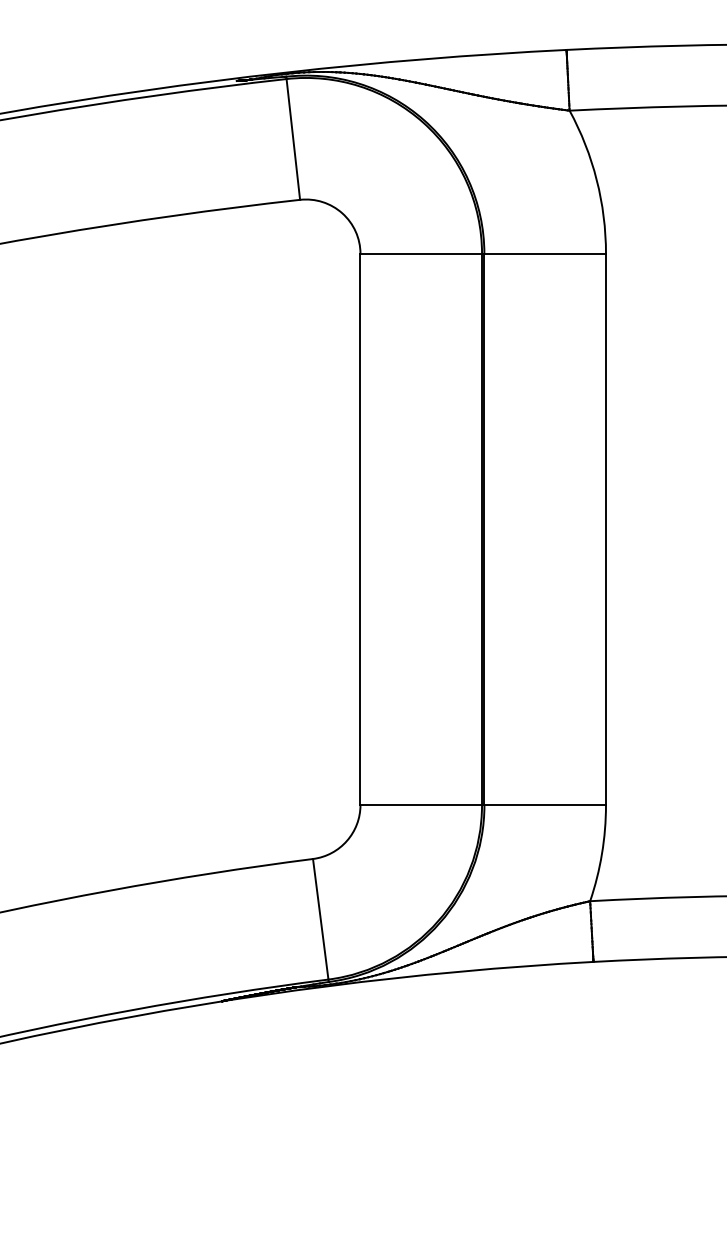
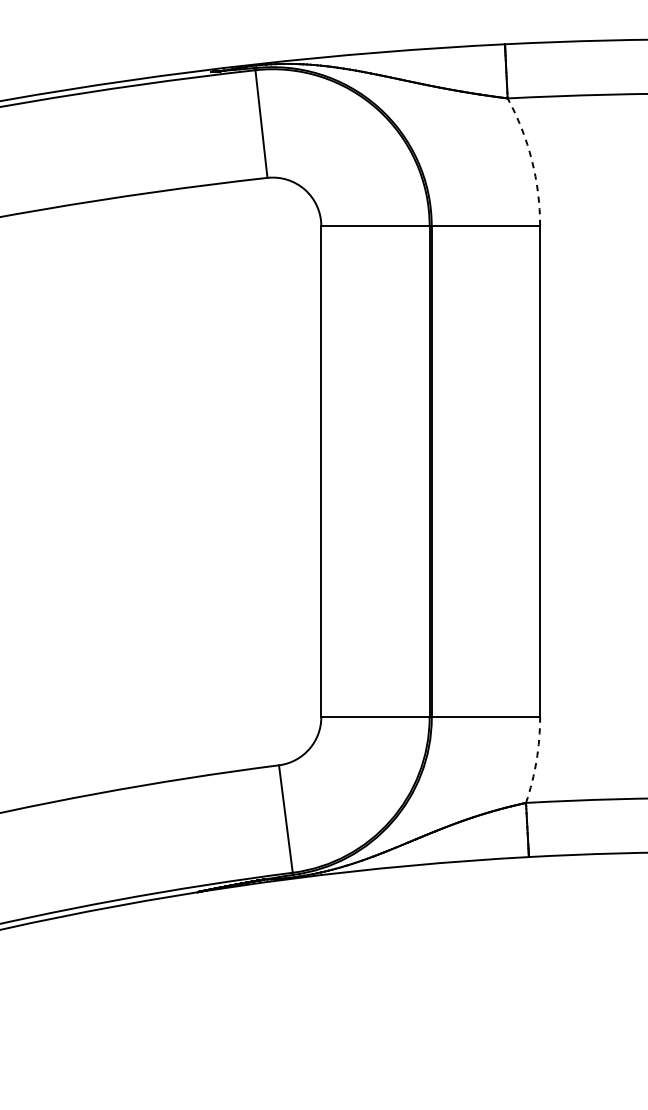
arc: (596, 180) -> (531, 160), solid -> dashed
arc: (602, 853) -> (536, 760), solid -> dashed

